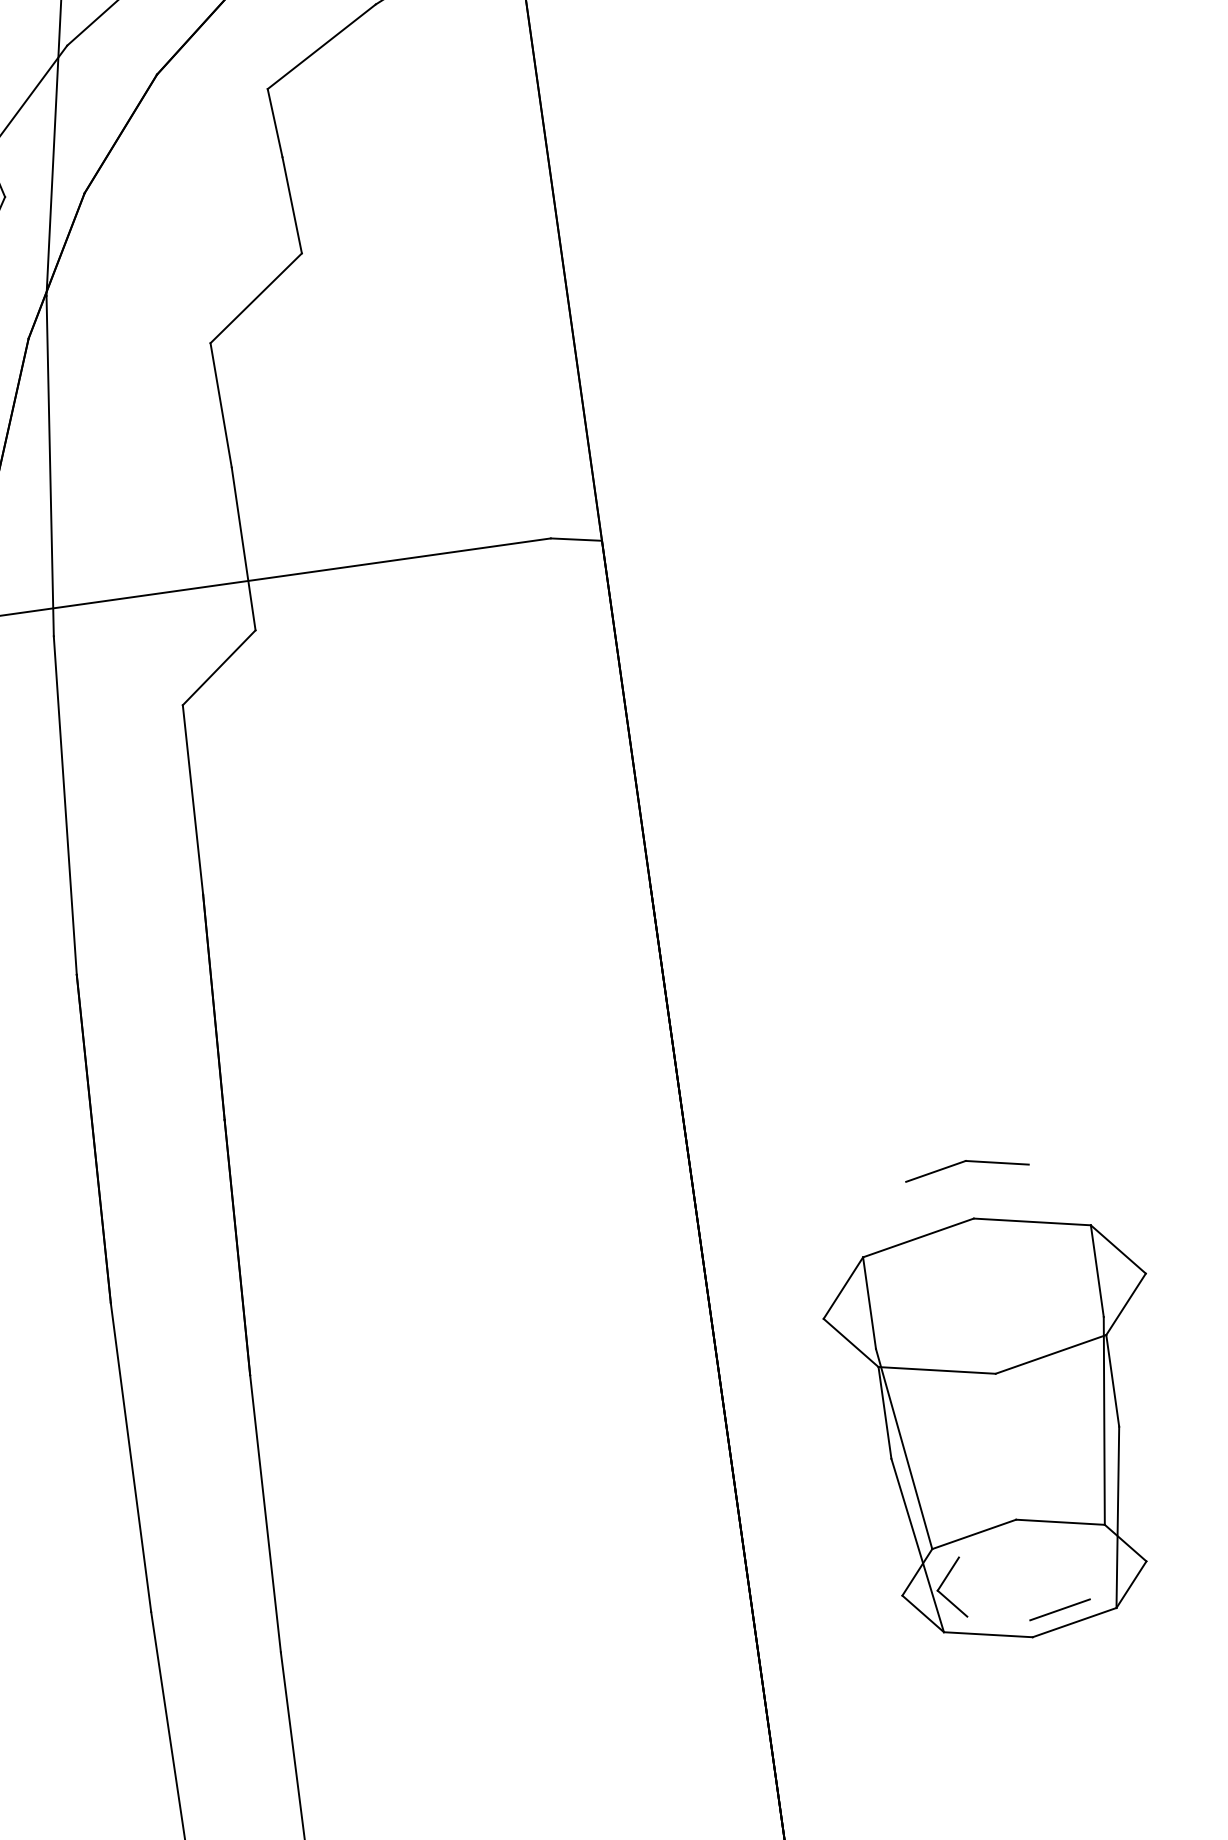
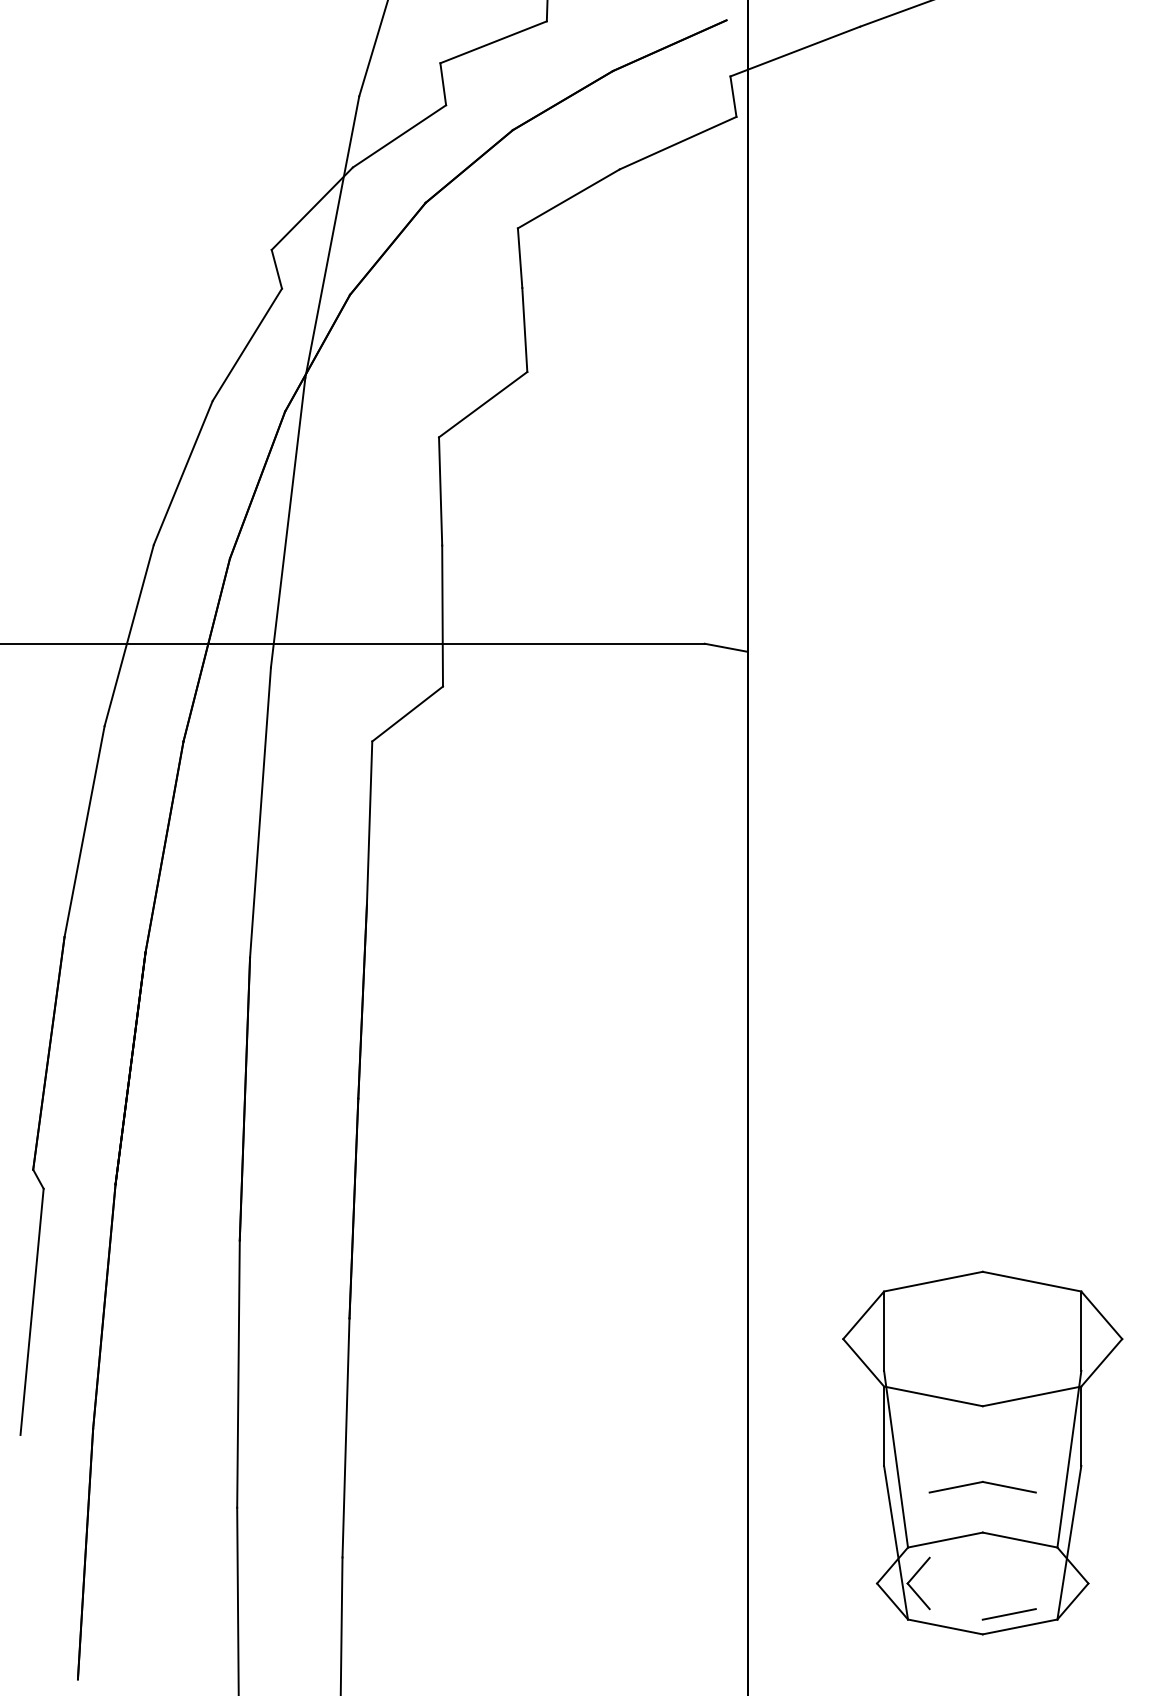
part: (966, 1167) -> (982, 1487), moved

